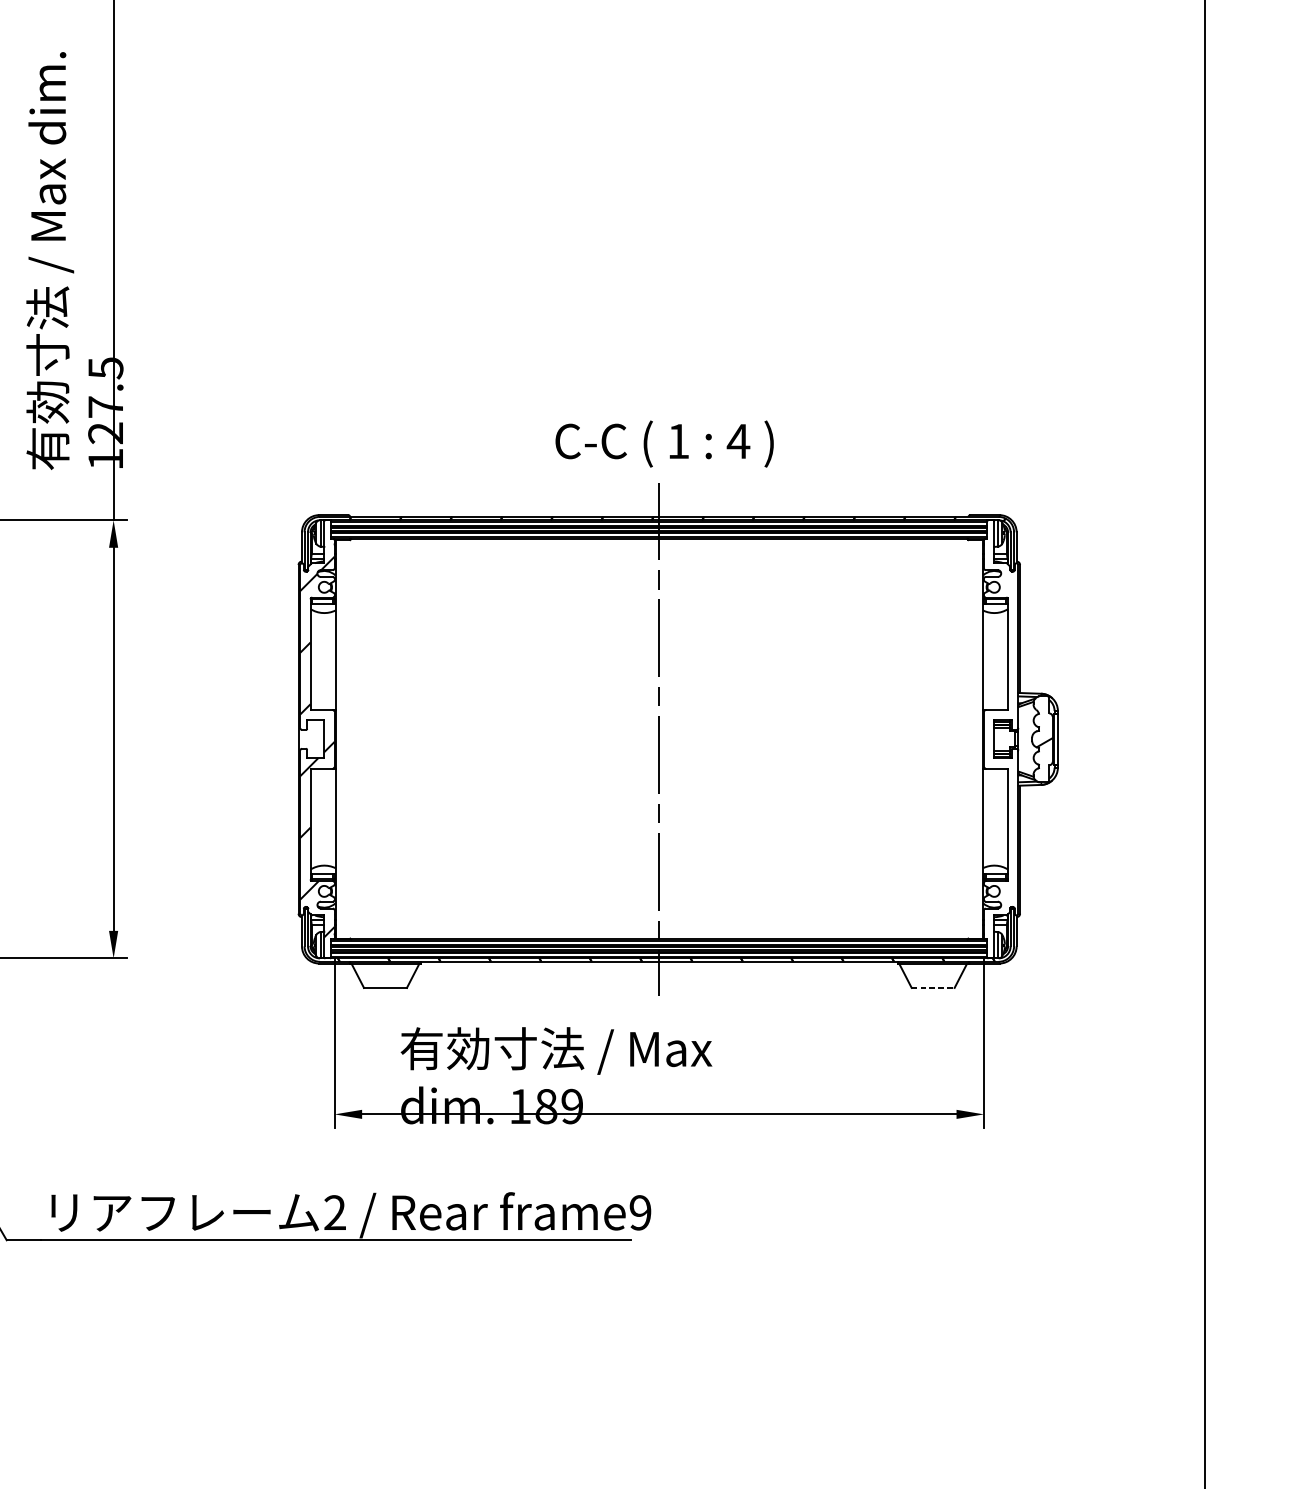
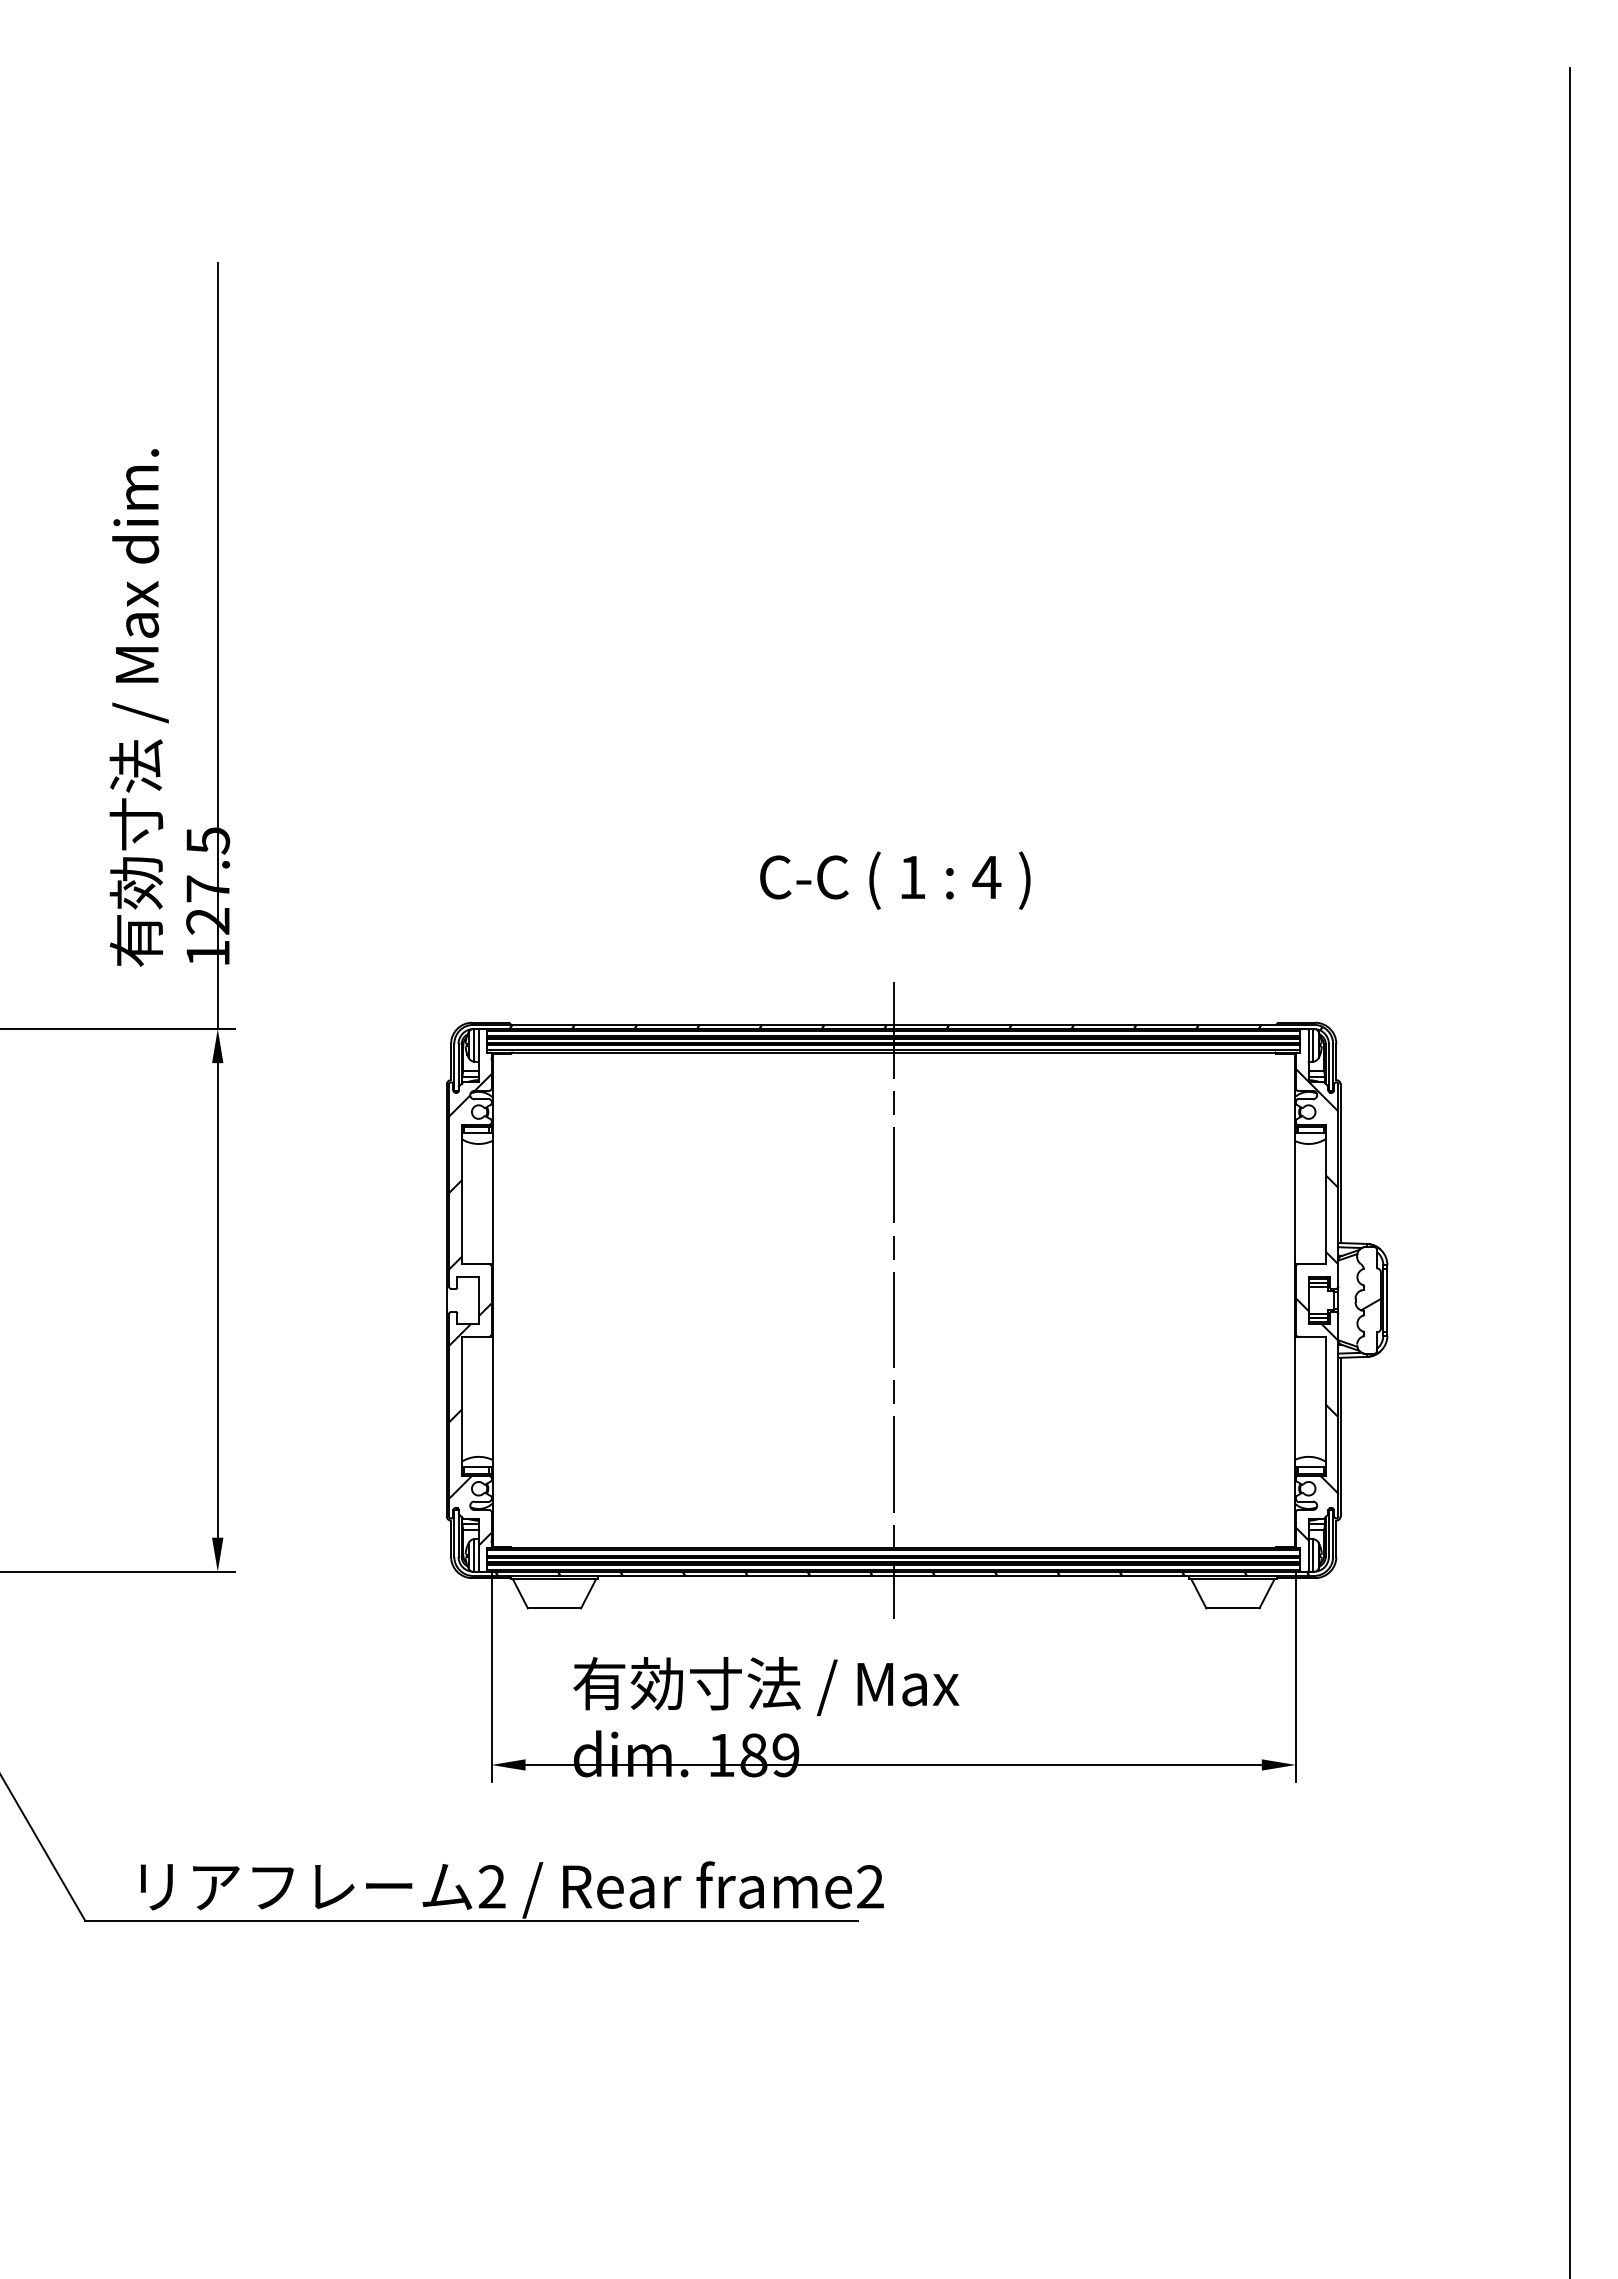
text: (664, 443) -> (895, 880), moved
hatch: (1000, 742) -> (1316, 1304), added
line: (932, 988) -> (1232, 1608), dashed -> solid
text: (640, 1212) -> (870, 1886), frame9 -> frame2

